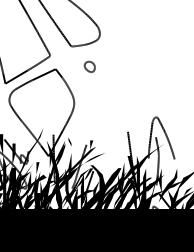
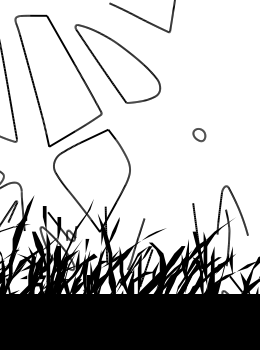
part: (89, 67) -> (199, 135), moved
fill: (71, 176) -> (126, 255), removed
fill: (168, 185) -> (240, 266), removed

